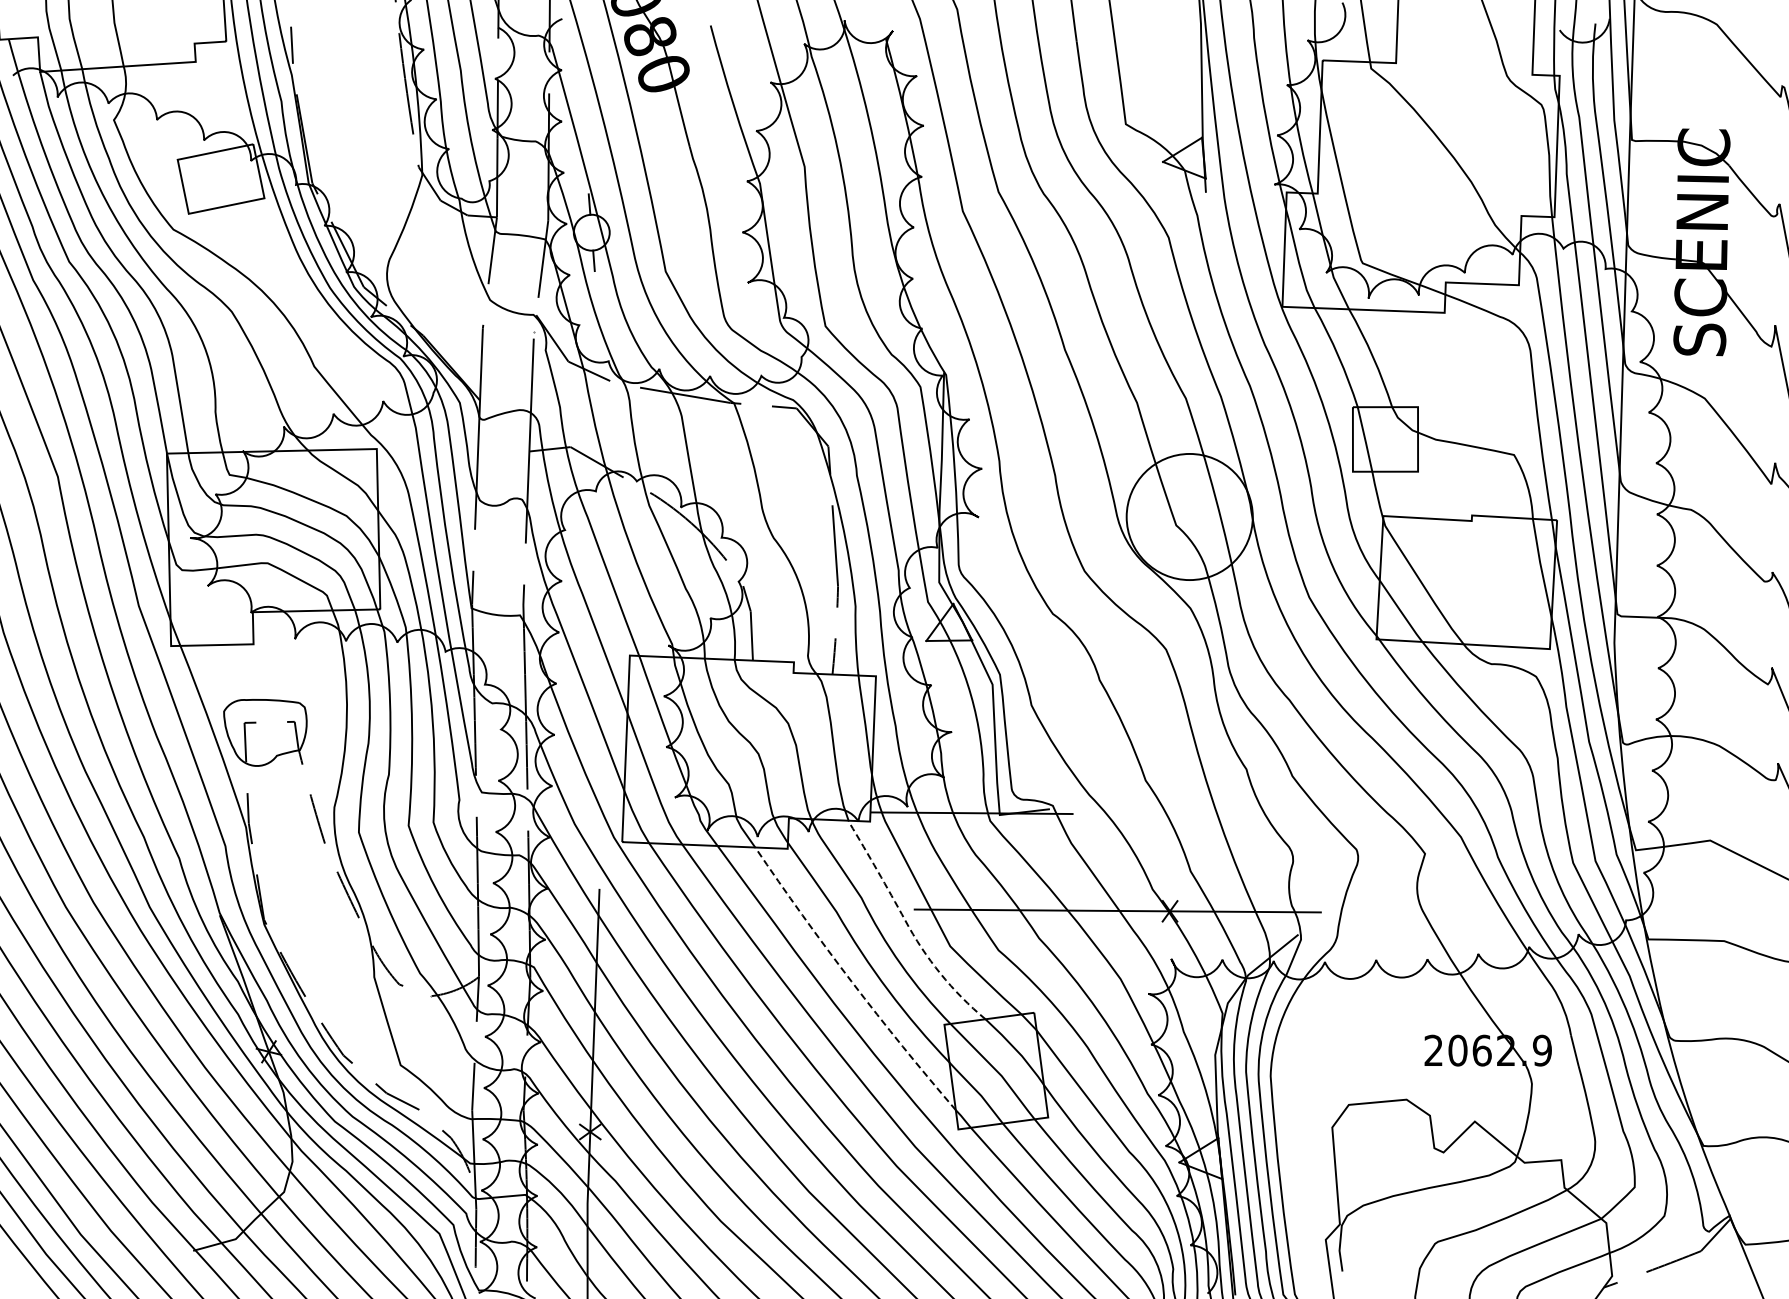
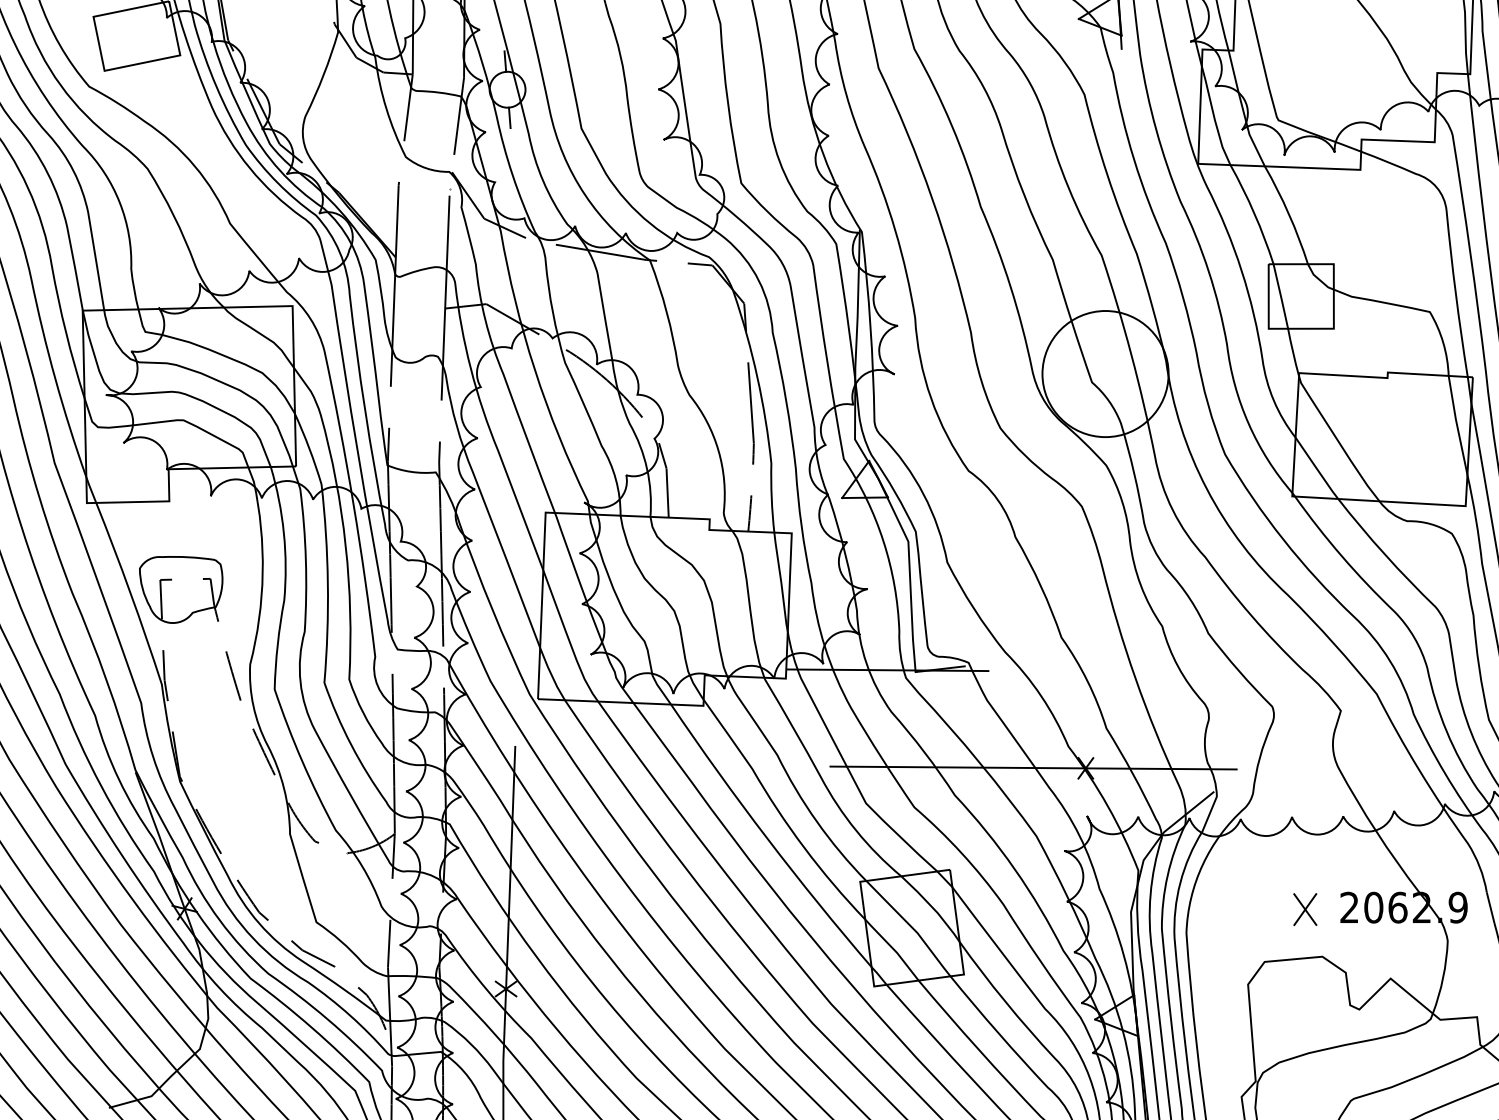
line: (909, 928) -> (825, 785), dashed -> solid
line: (851, 981) -> (767, 838), dashed -> solid
part: (1389, 1052) -> (1305, 909), added

